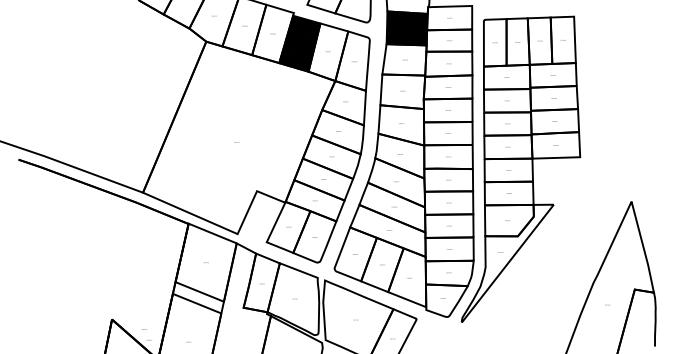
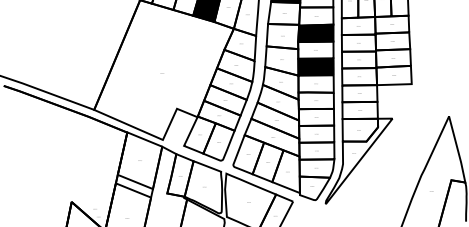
hatch: (447, 87) -> (315, 33), added
hatch: (448, 133) -> (316, 66), added

